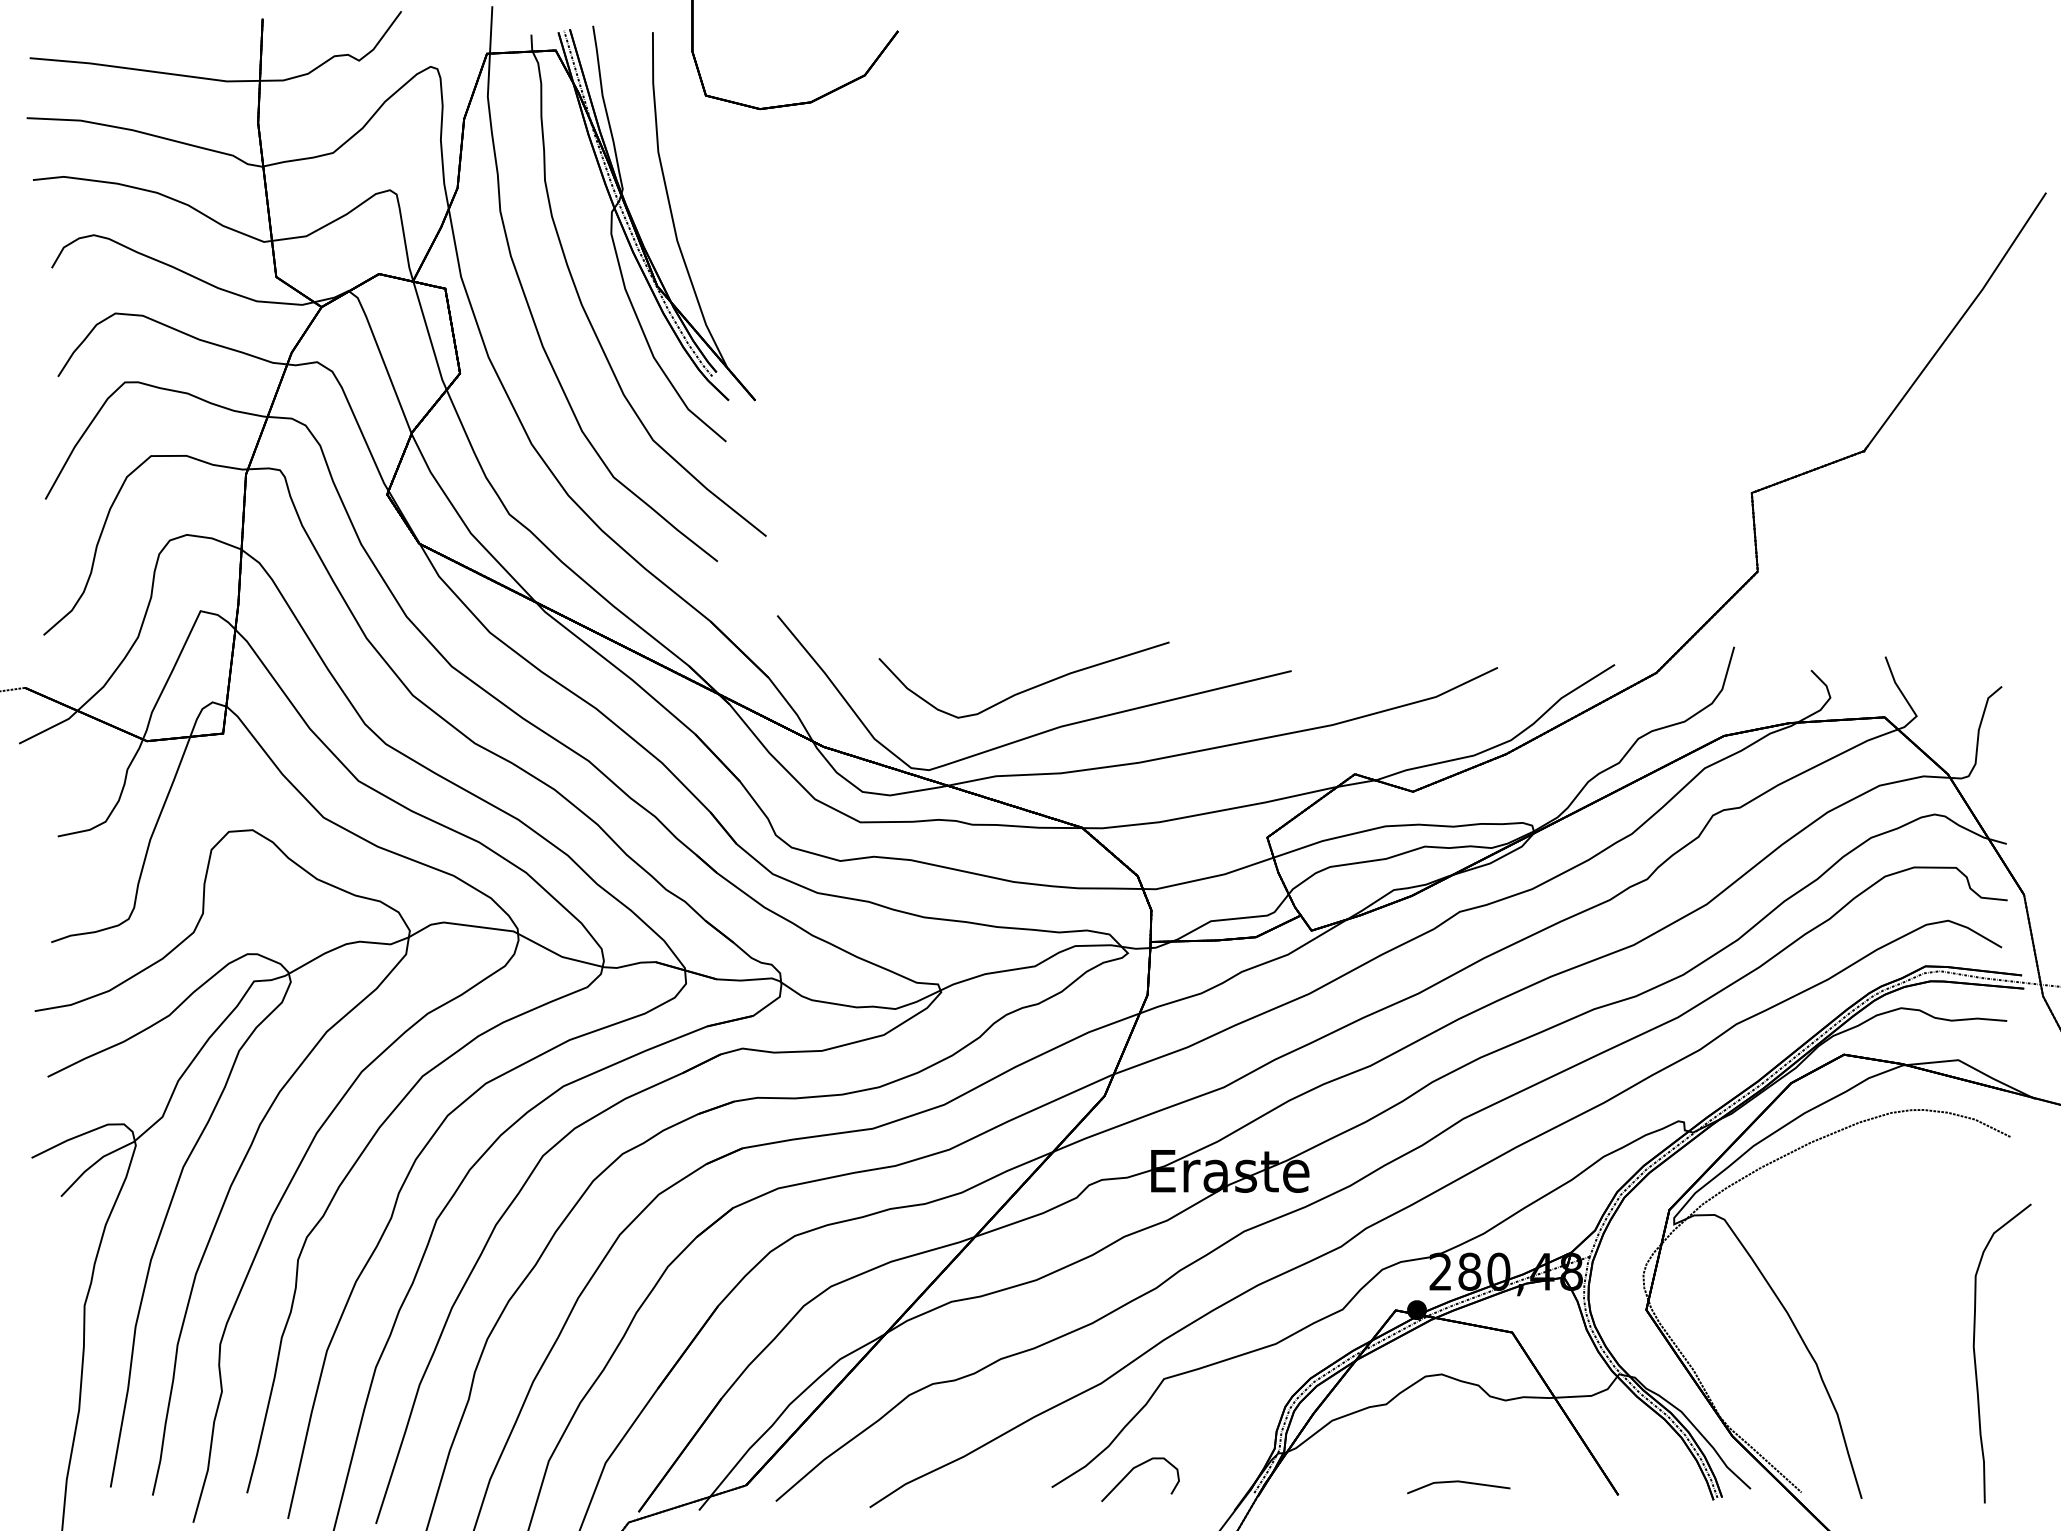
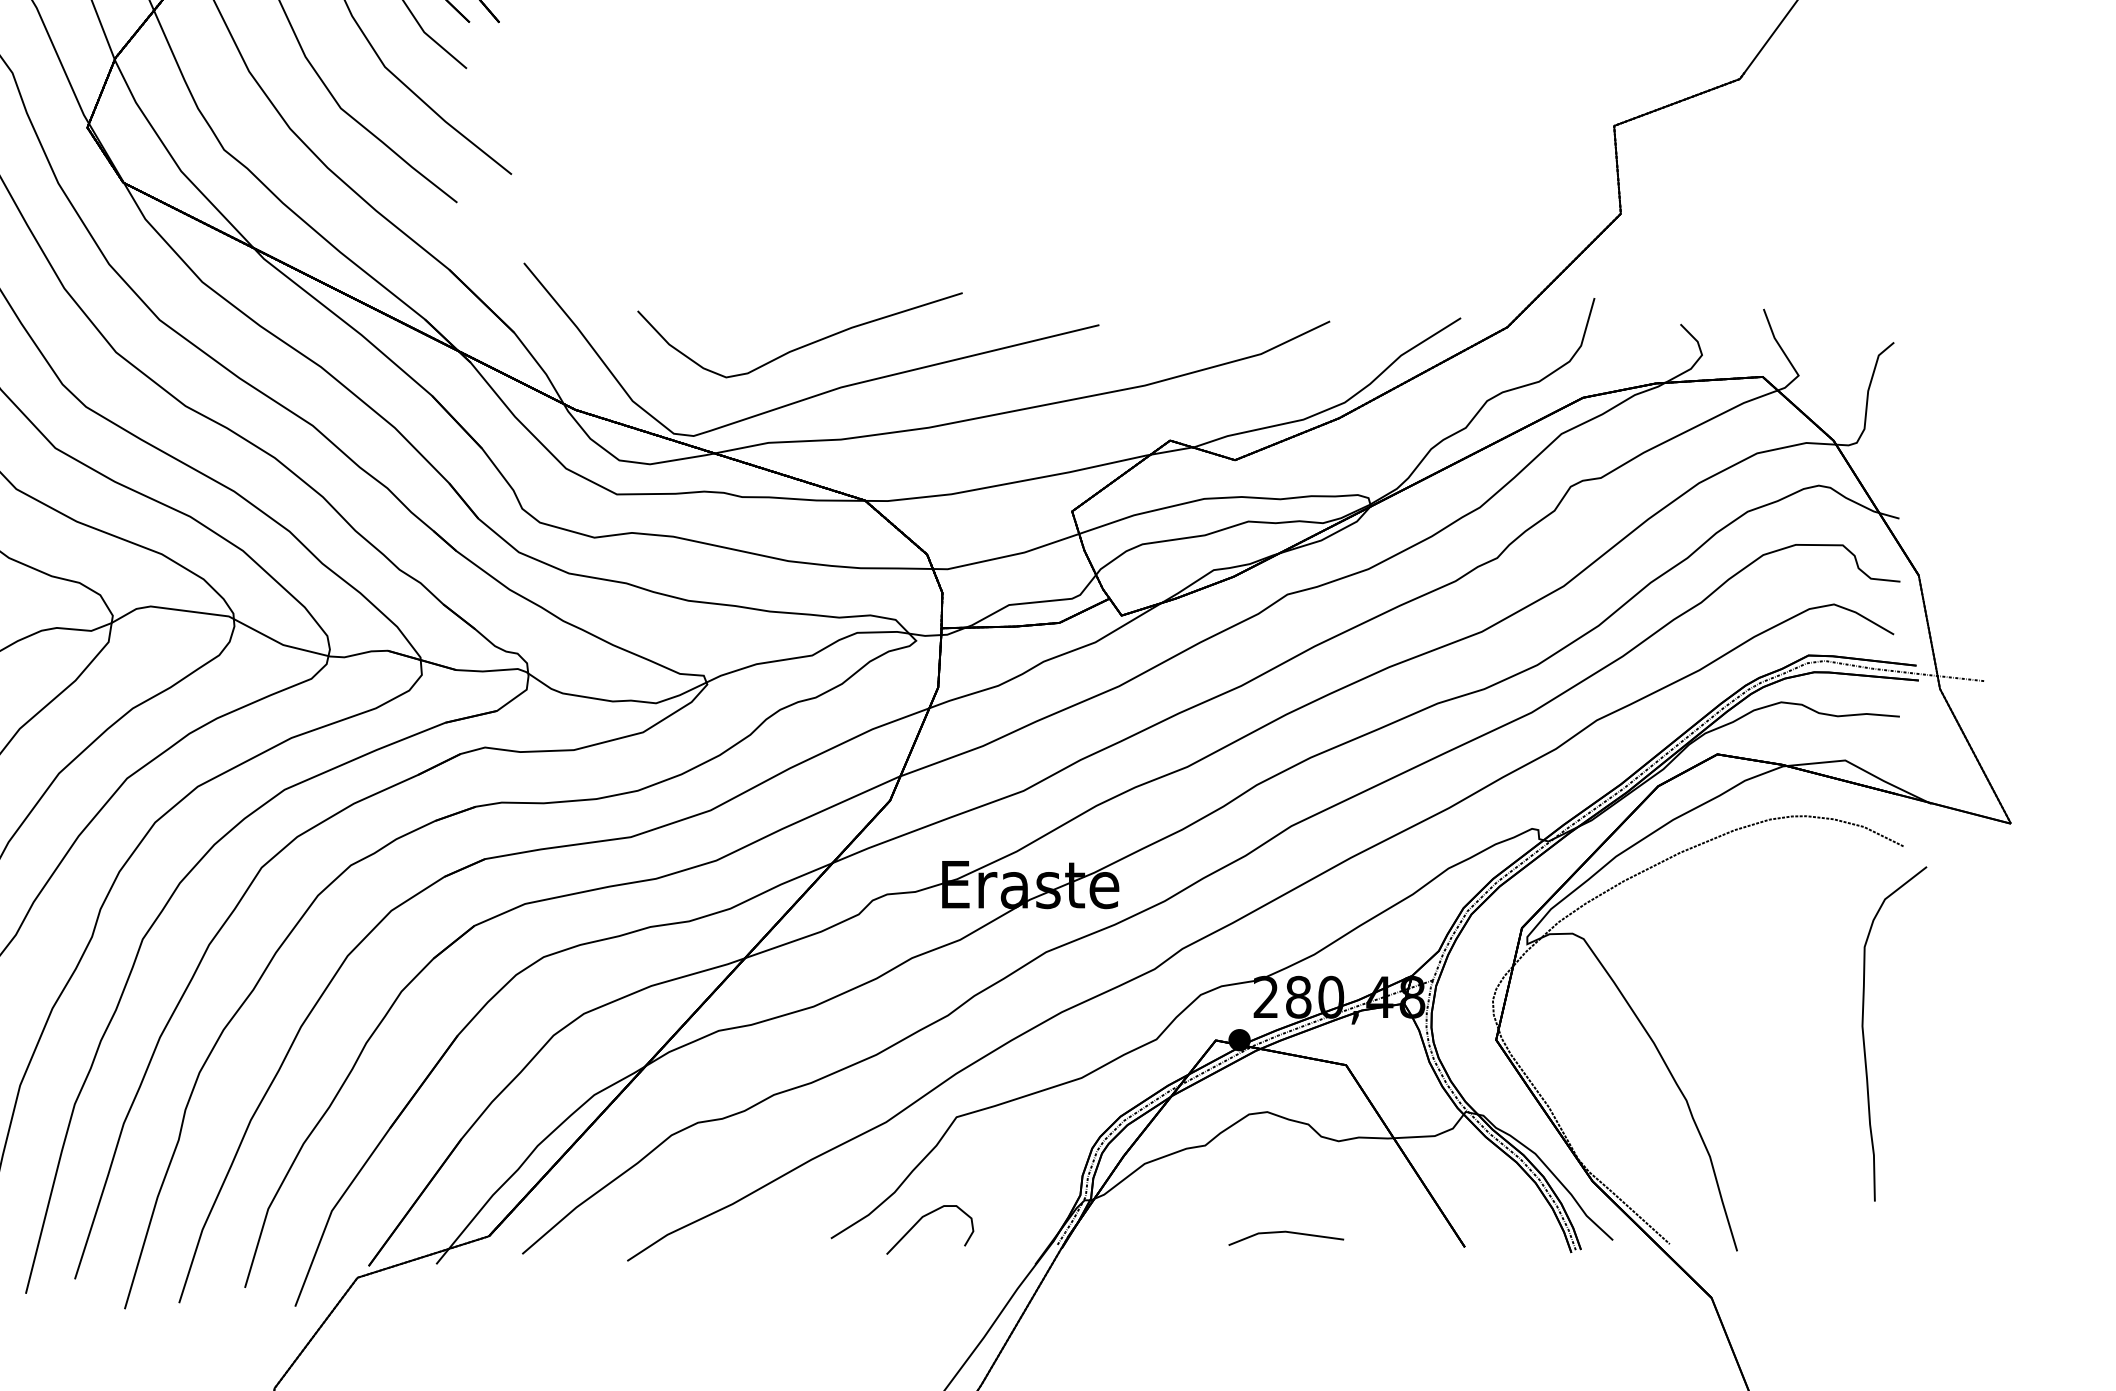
part: (1975, 1353) -> (1864, 1033), moved

